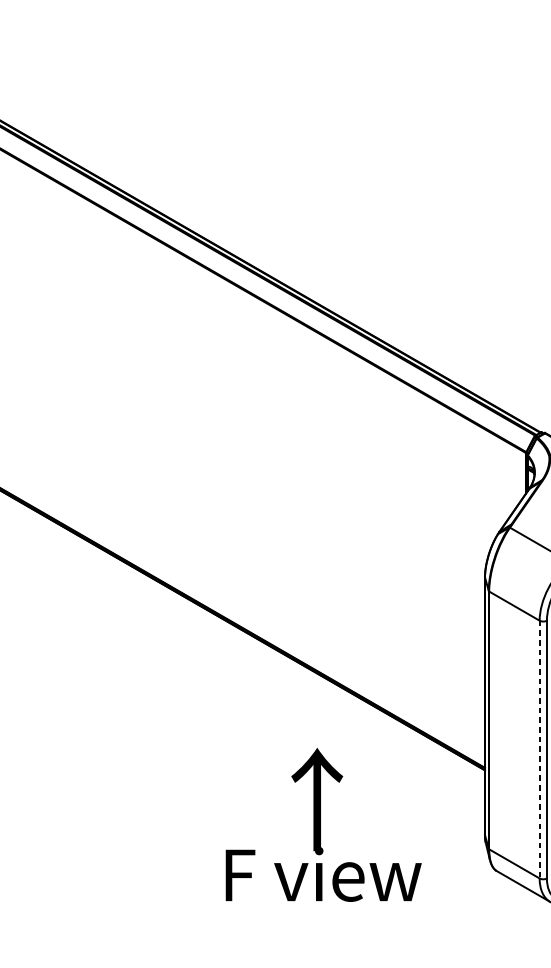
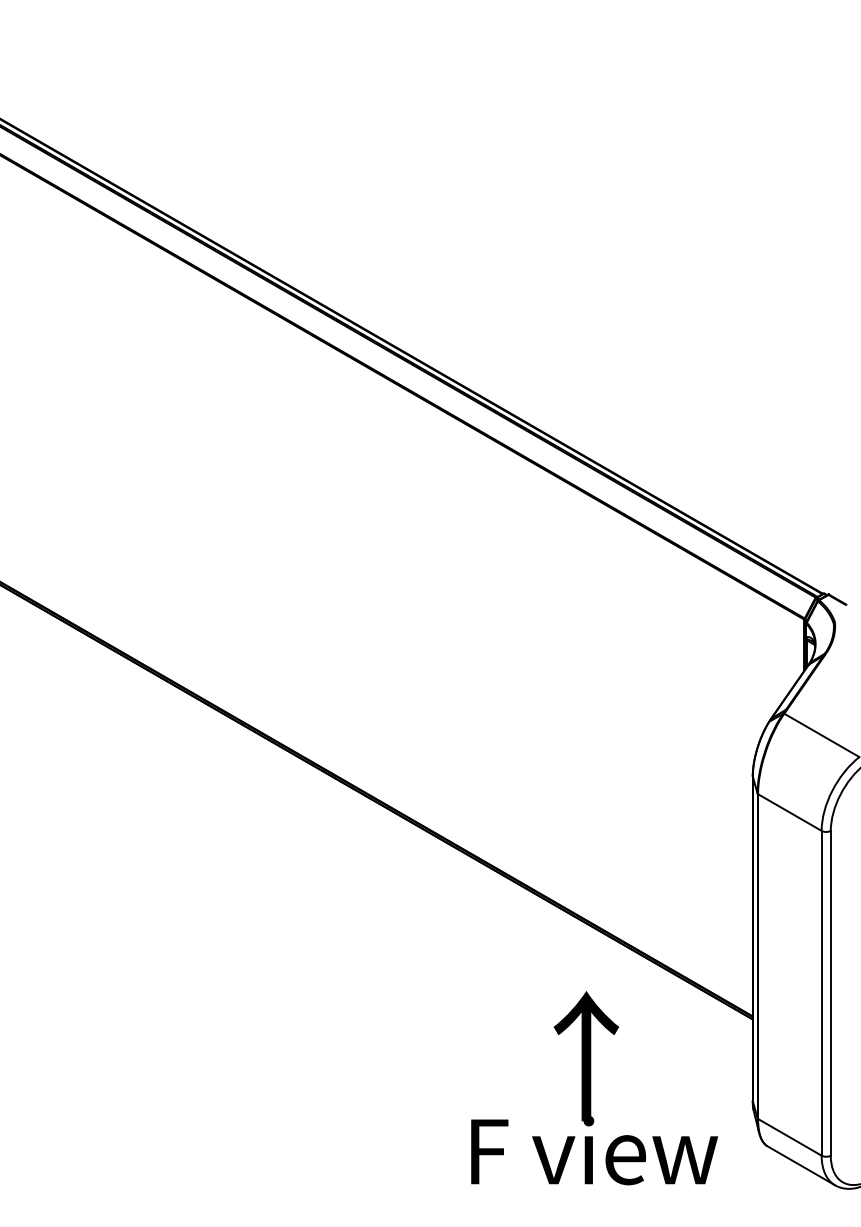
line: (539, 749) -> (821, 993), dashed -> solid
text: (323, 825) -> (594, 1088), moved

